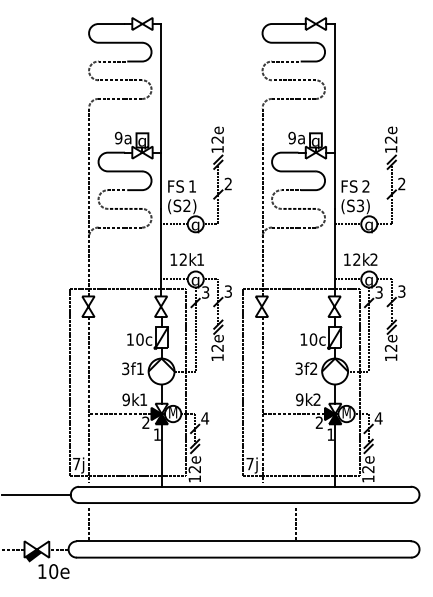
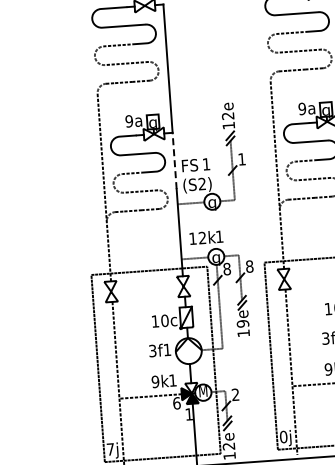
line: (161, 181) -> (175, 161), solid -> dashed
text: (227, 183) -> (241, 158), 2 -> 1
text: (228, 291) -> (249, 266), 3 -> 8
text: (205, 292) -> (226, 269), 3 -> 8
text: (217, 347) -> (242, 323), 12e -> 19e
text: (205, 418) -> (235, 394), 4 -> 2
text: (145, 422) -> (176, 403), 2 -> 6
text: (249, 463) -> (283, 436), 7j -> 0j

